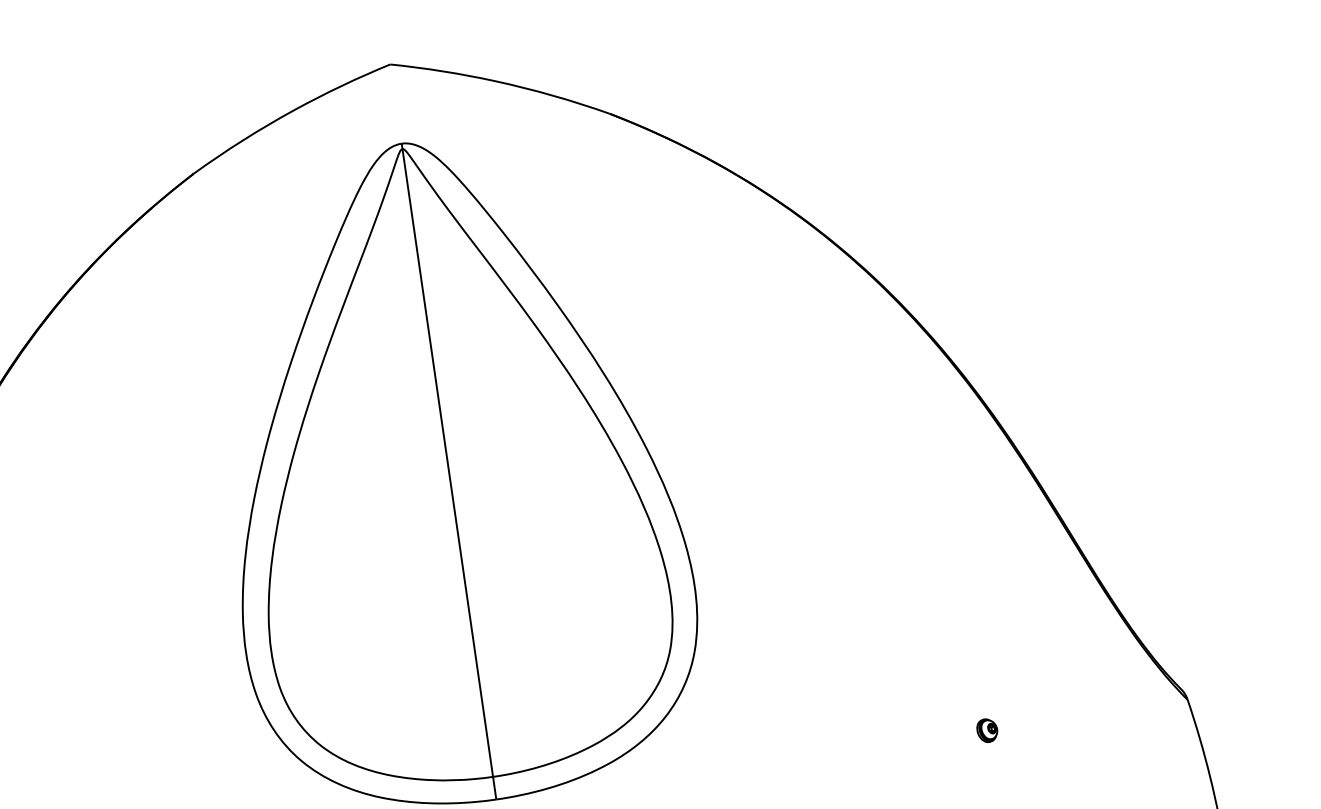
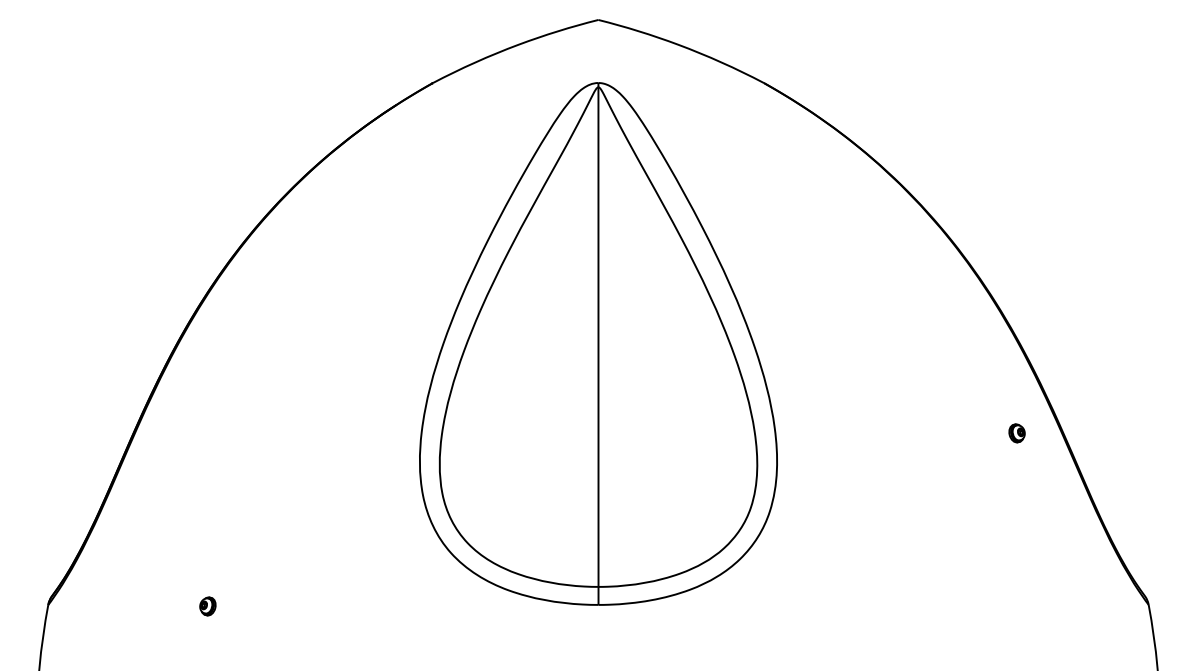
part: (986, 730) -> (1016, 433), moved

